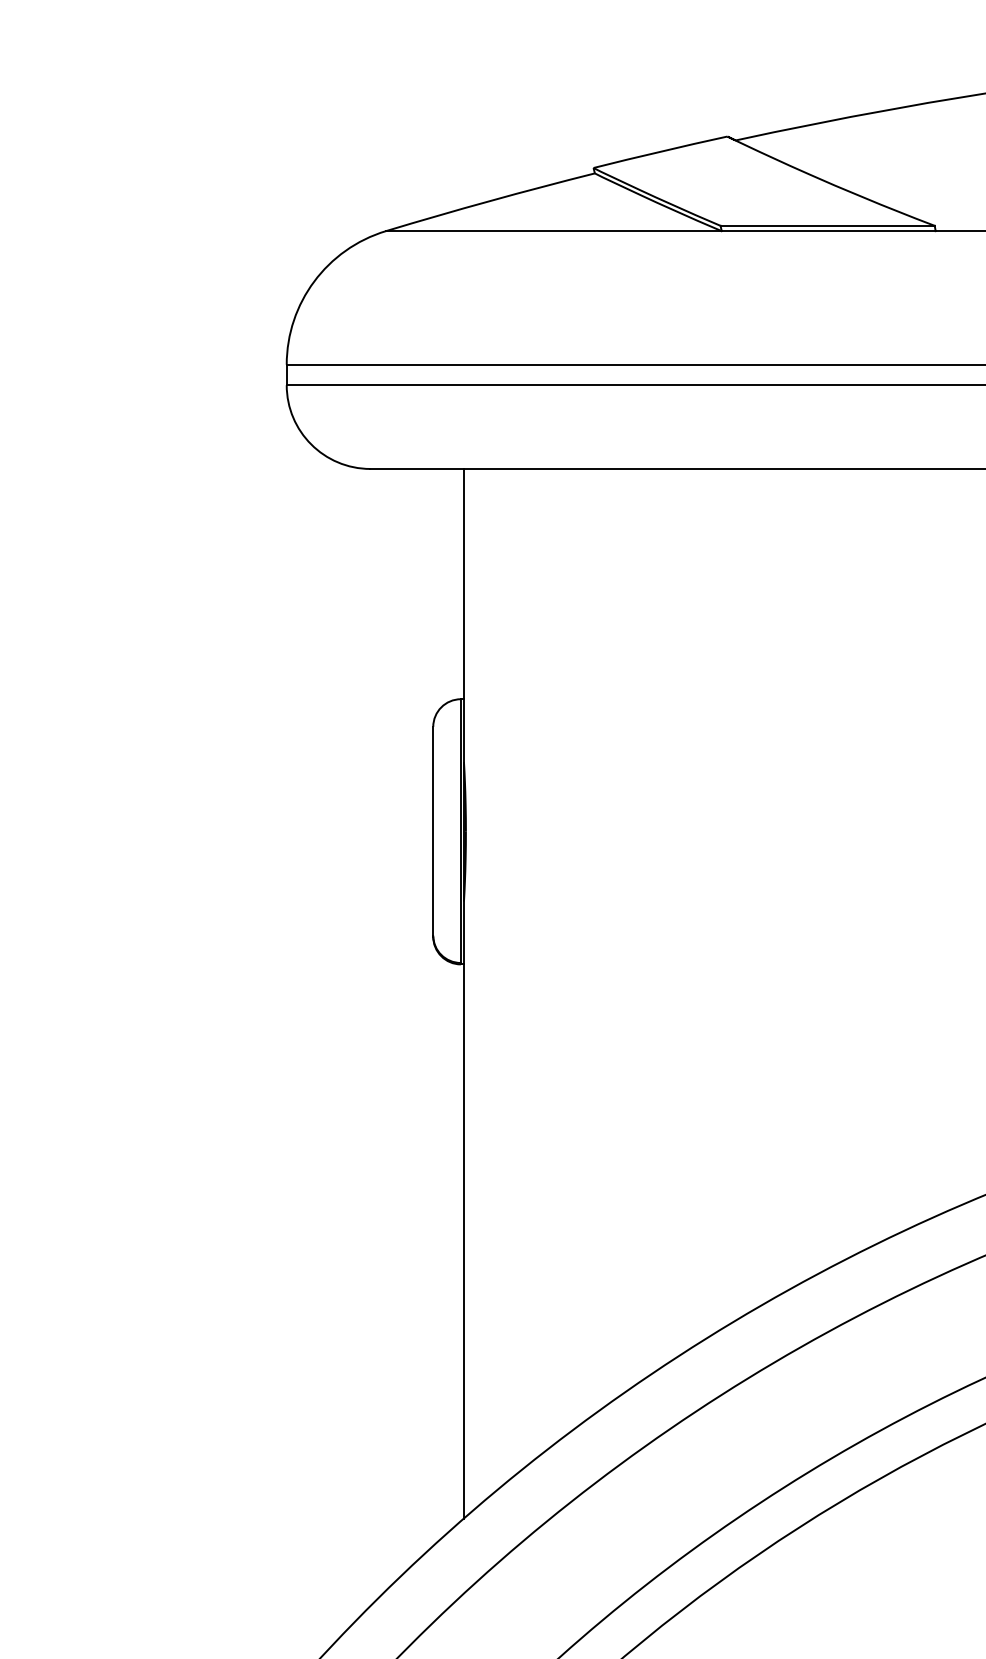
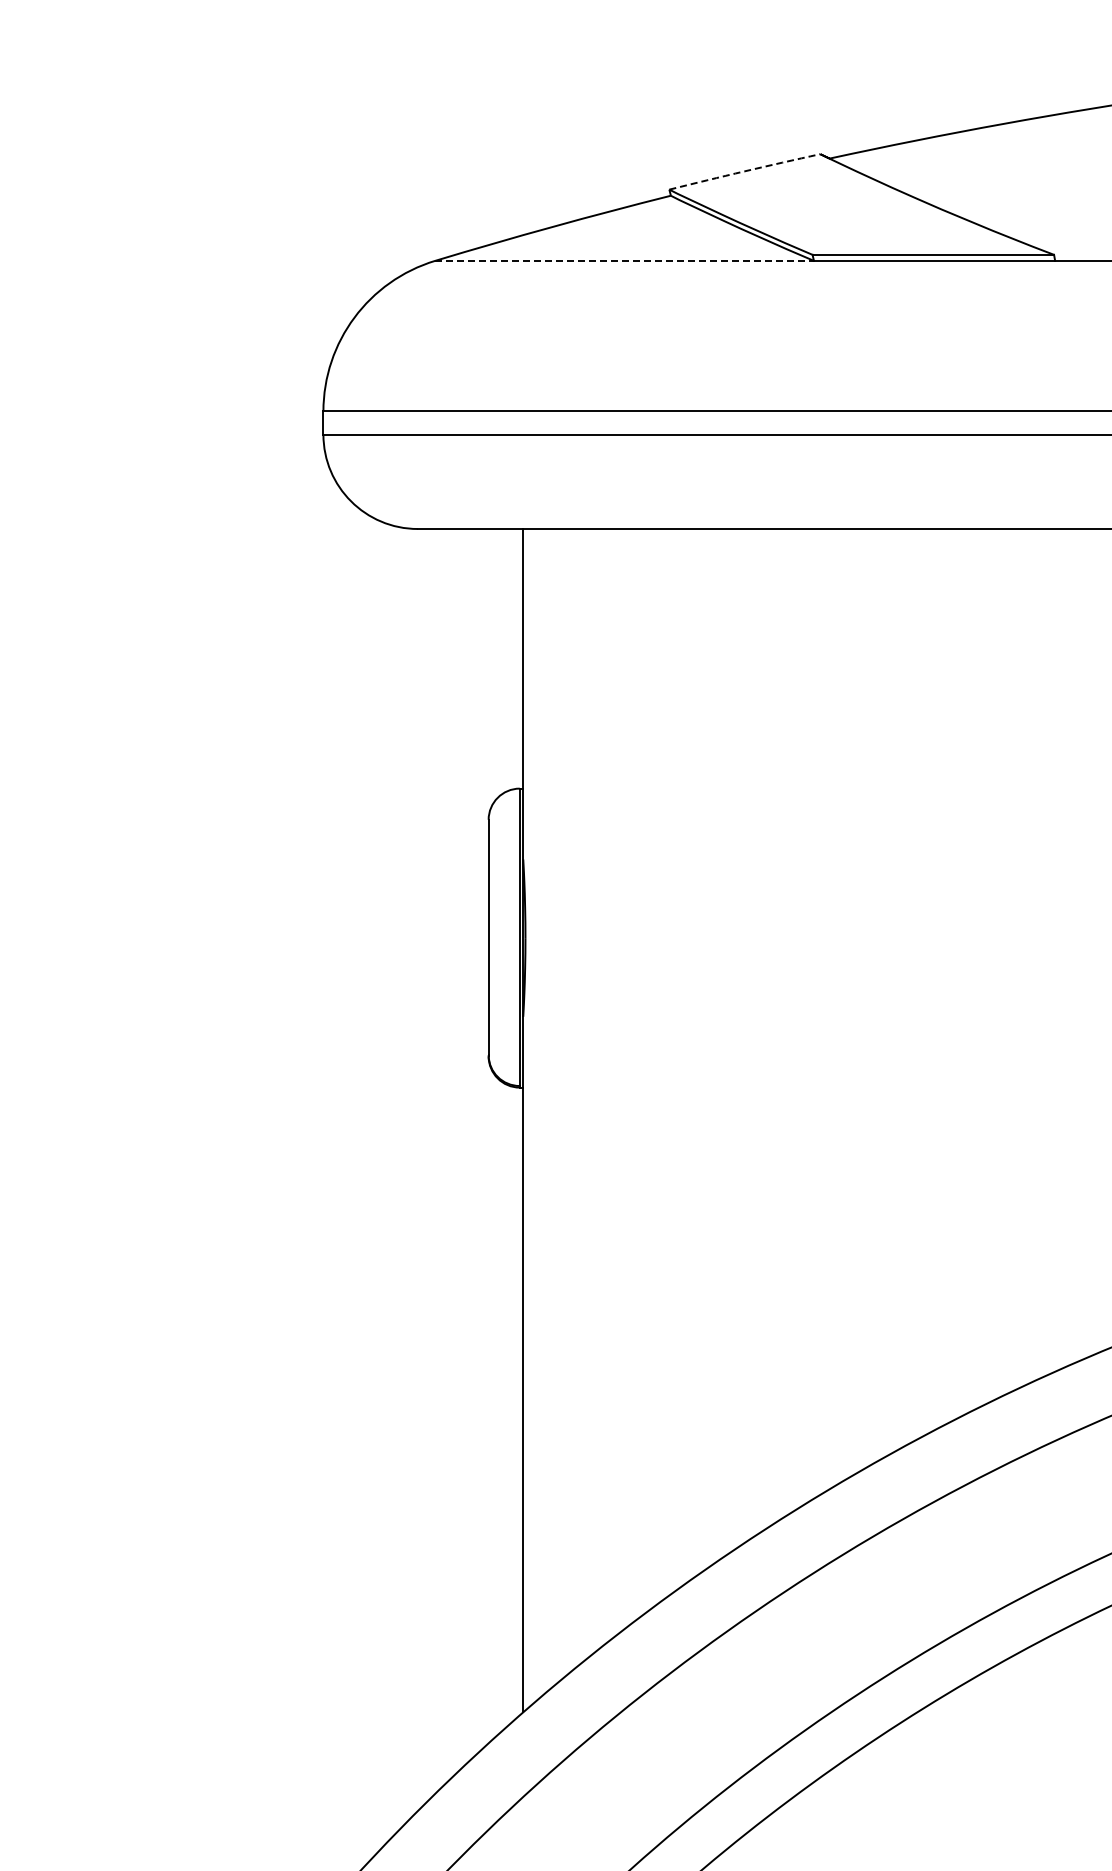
arc: (660, 151) -> (744, 171), solid -> dashed
line: (554, 230) -> (625, 260), solid -> dashed

